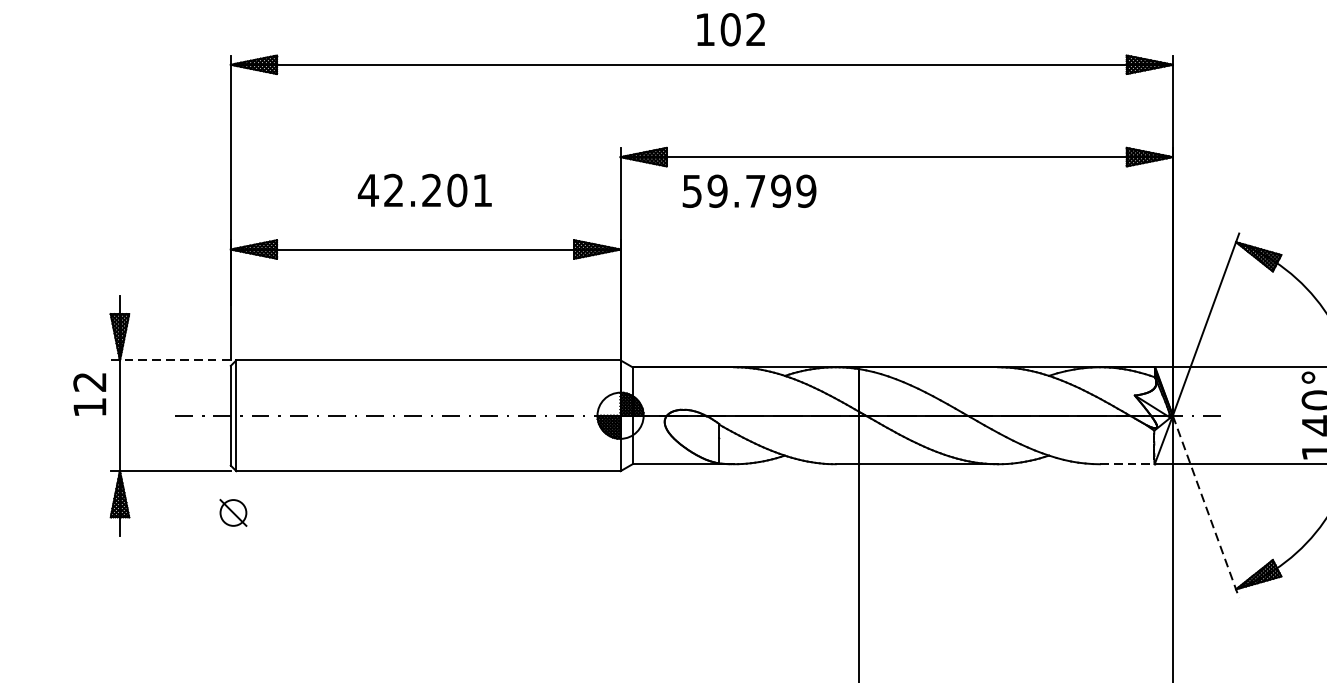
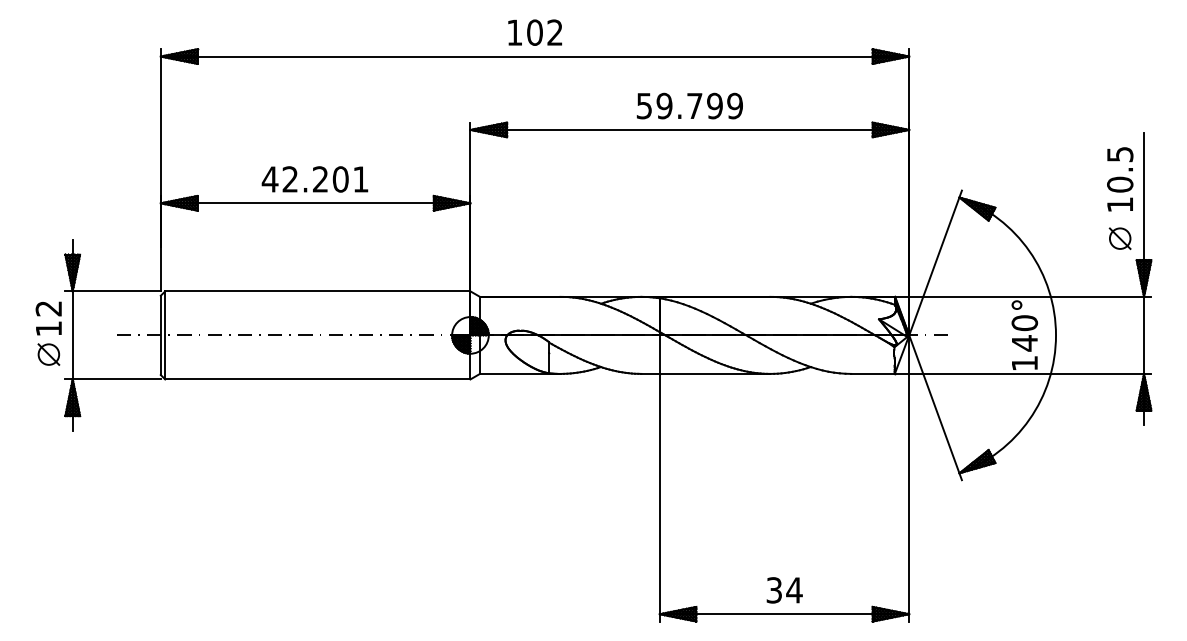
text: (730, 29) -> (534, 32), moved
text: (424, 190) -> (314, 179), moved
text: (749, 190) -> (689, 105), moved
line: (171, 360) -> (113, 291), dashed -> solid
line: (1127, 463) -> (873, 373), dashed -> solid
line: (1205, 507) -> (935, 408), dashed -> solid
part: (232, 512) -> (48, 354), moved

